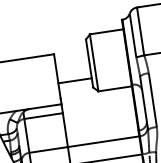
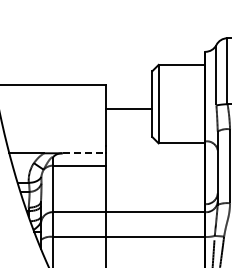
line: (75, 80) -> (129, 109), moved
line: (45, 106) -> (84, 153), solid -> dashed

